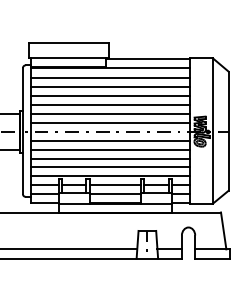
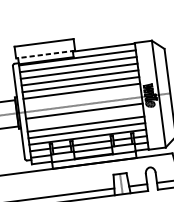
line: (68, 58) -> (45, 54), solid -> dashed
line: (110, 122) -> (82, 97), removed
line: (110, 149) -> (85, 117), removed

